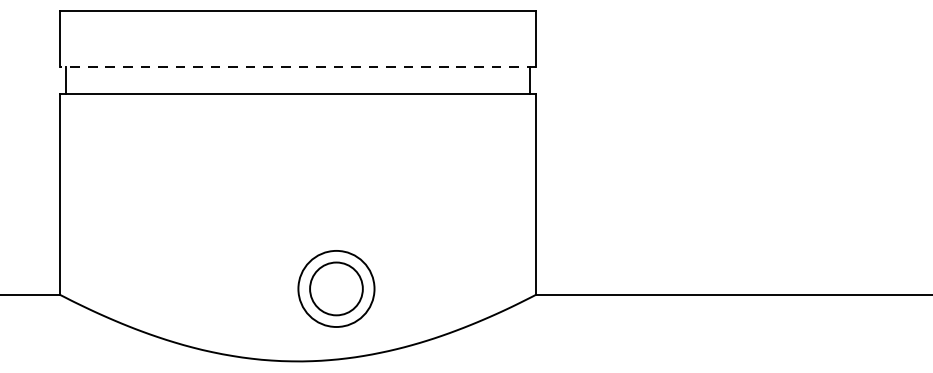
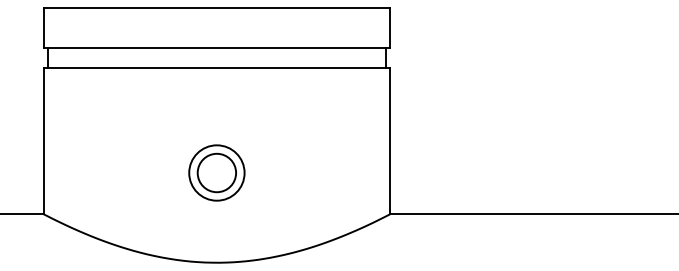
line: (297, 66) -> (216, 48), dashed -> solid
part: (335, 288) -> (216, 172), moved

